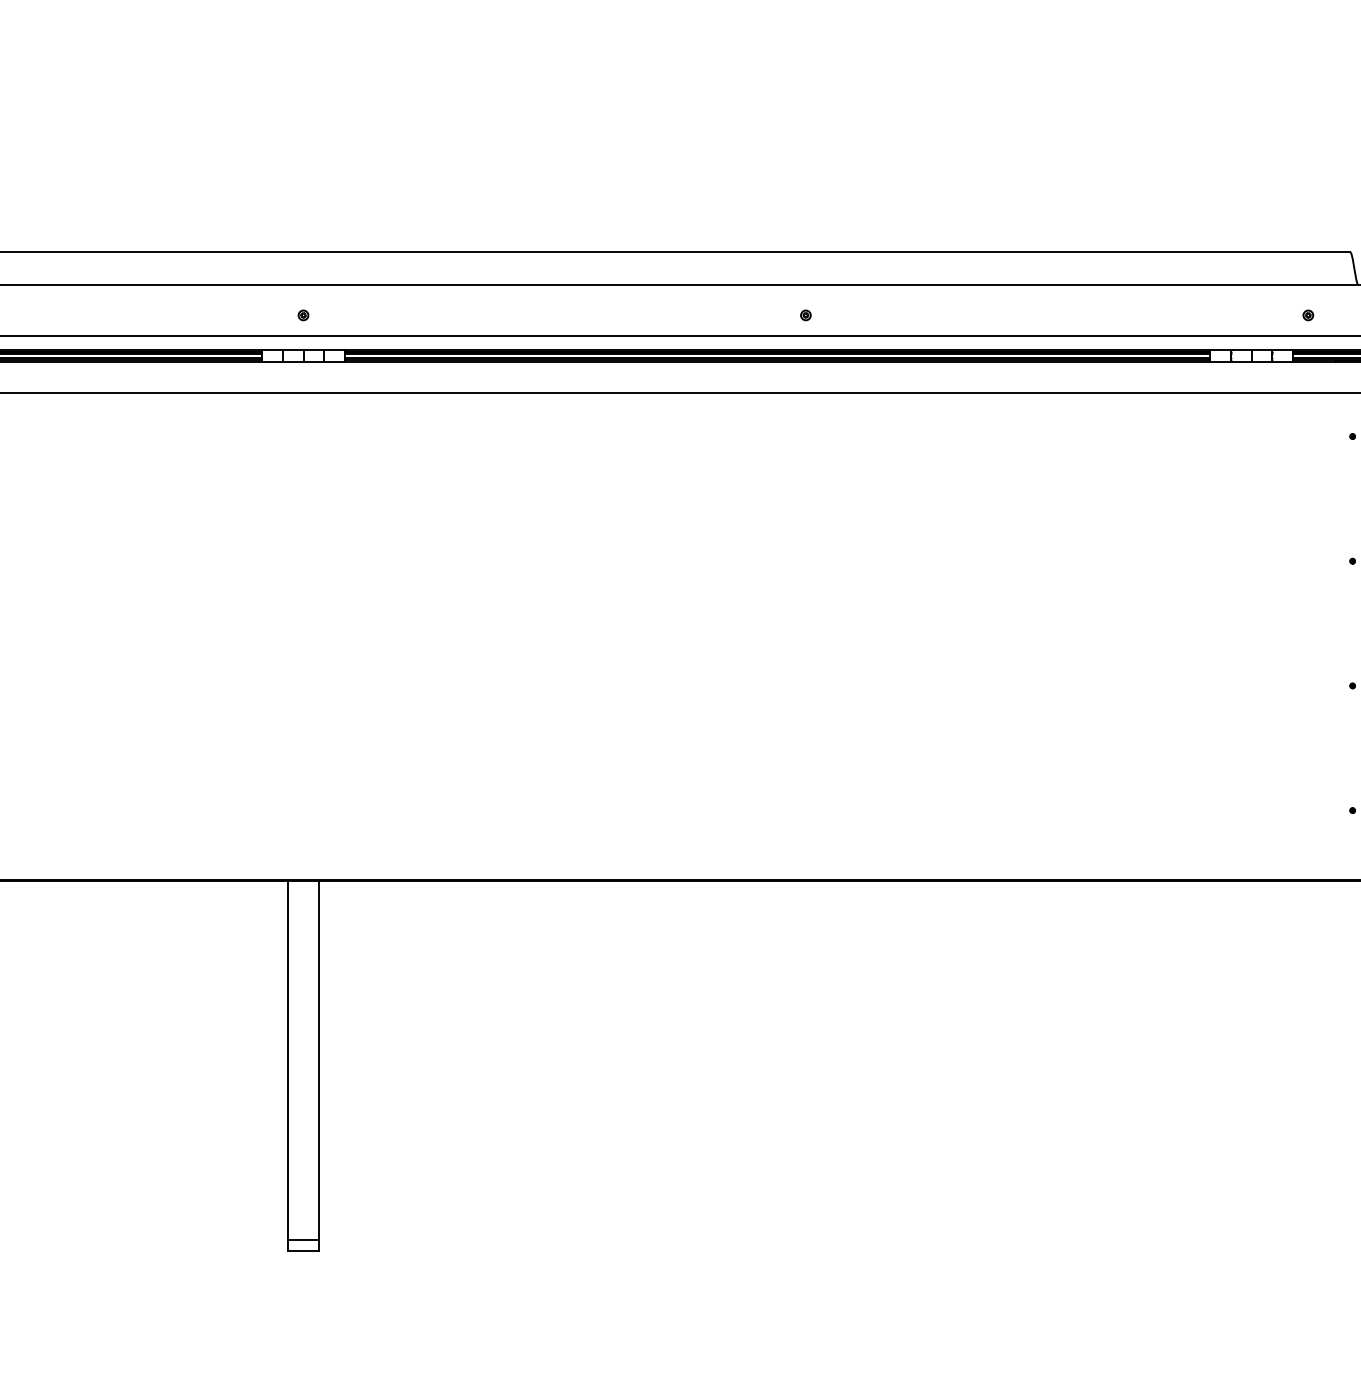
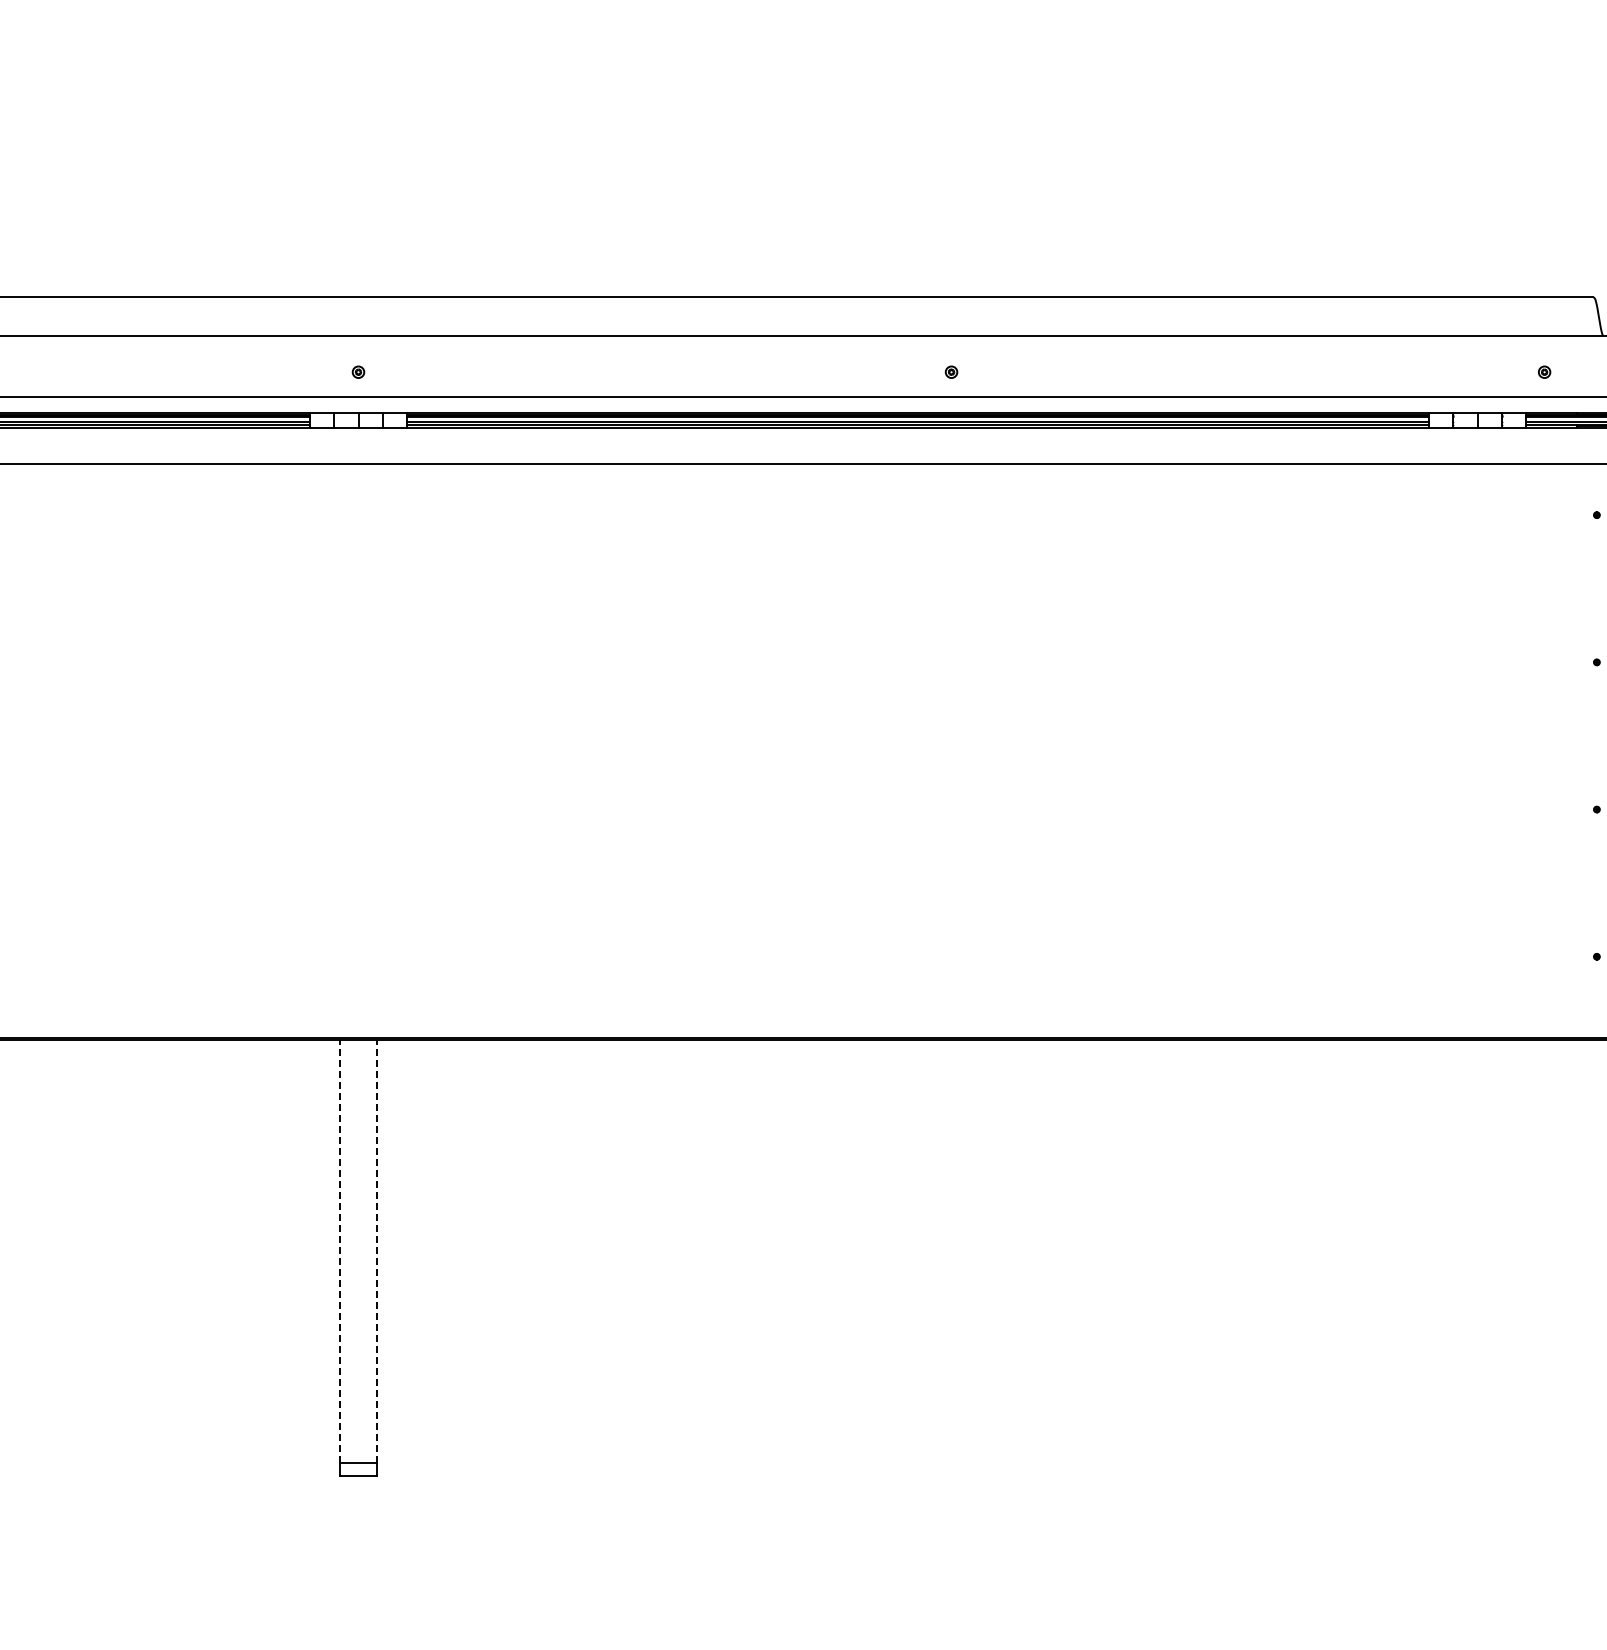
line: (288, 1060) -> (340, 1251), solid -> dashed
line: (318, 1060) -> (376, 1251), solid -> dashed

